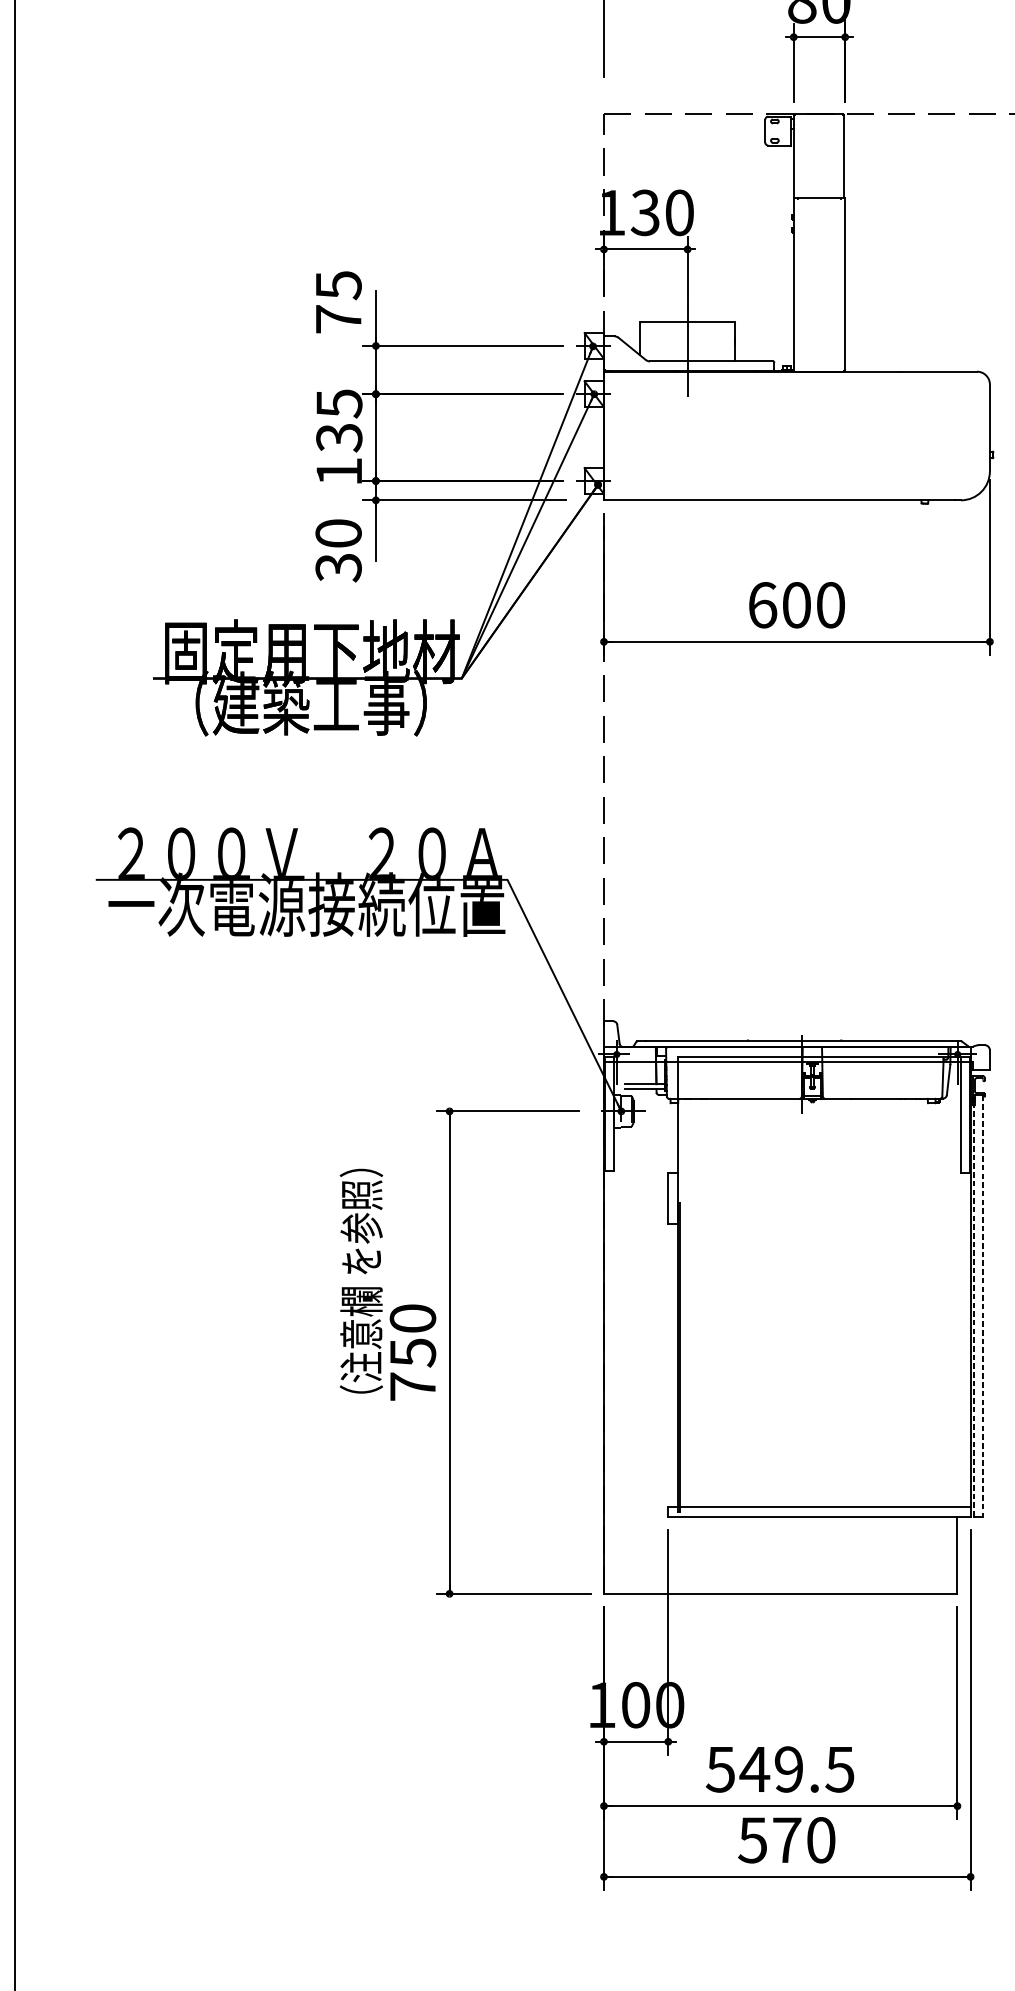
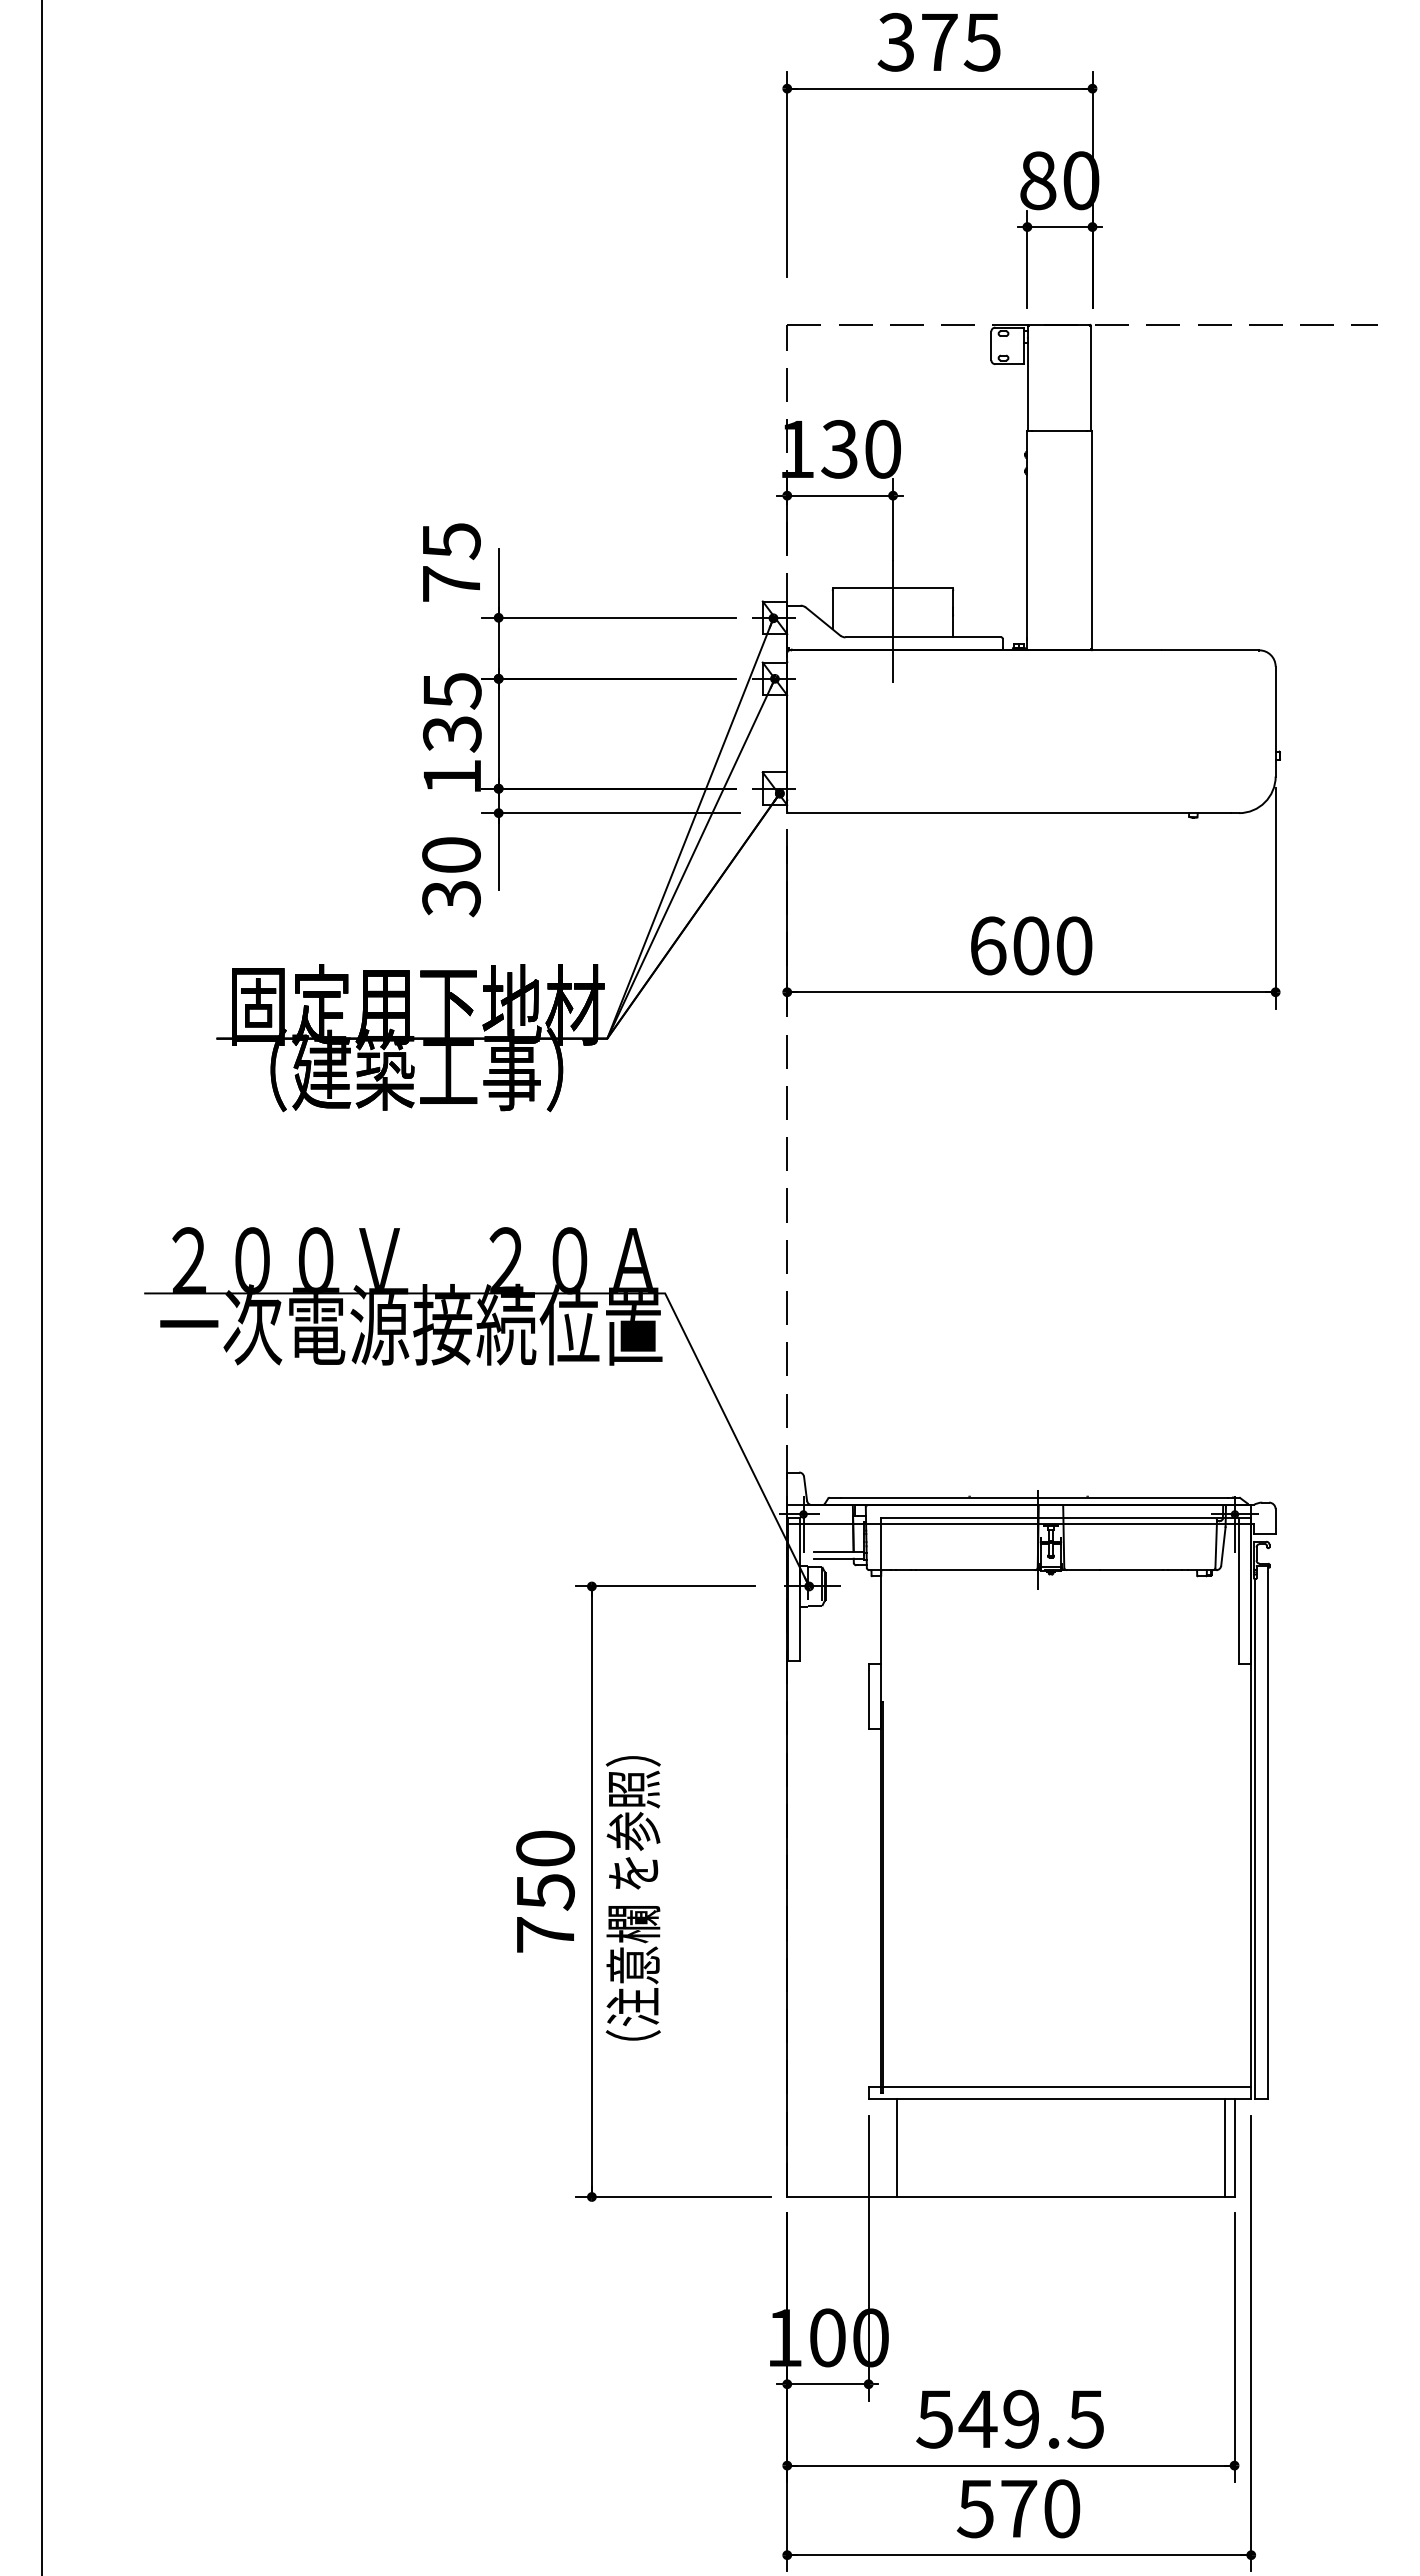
text: (360, 1281) -> (632, 1898), moved
line: (983, 1305) -> (1267, 1832), dashed -> solid
line: (973, 1310) -> (1255, 1838), dashed -> solid
line: (690, 1555) -> (896, 2148), added
line: (949, 1555) -> (1224, 2148), added

